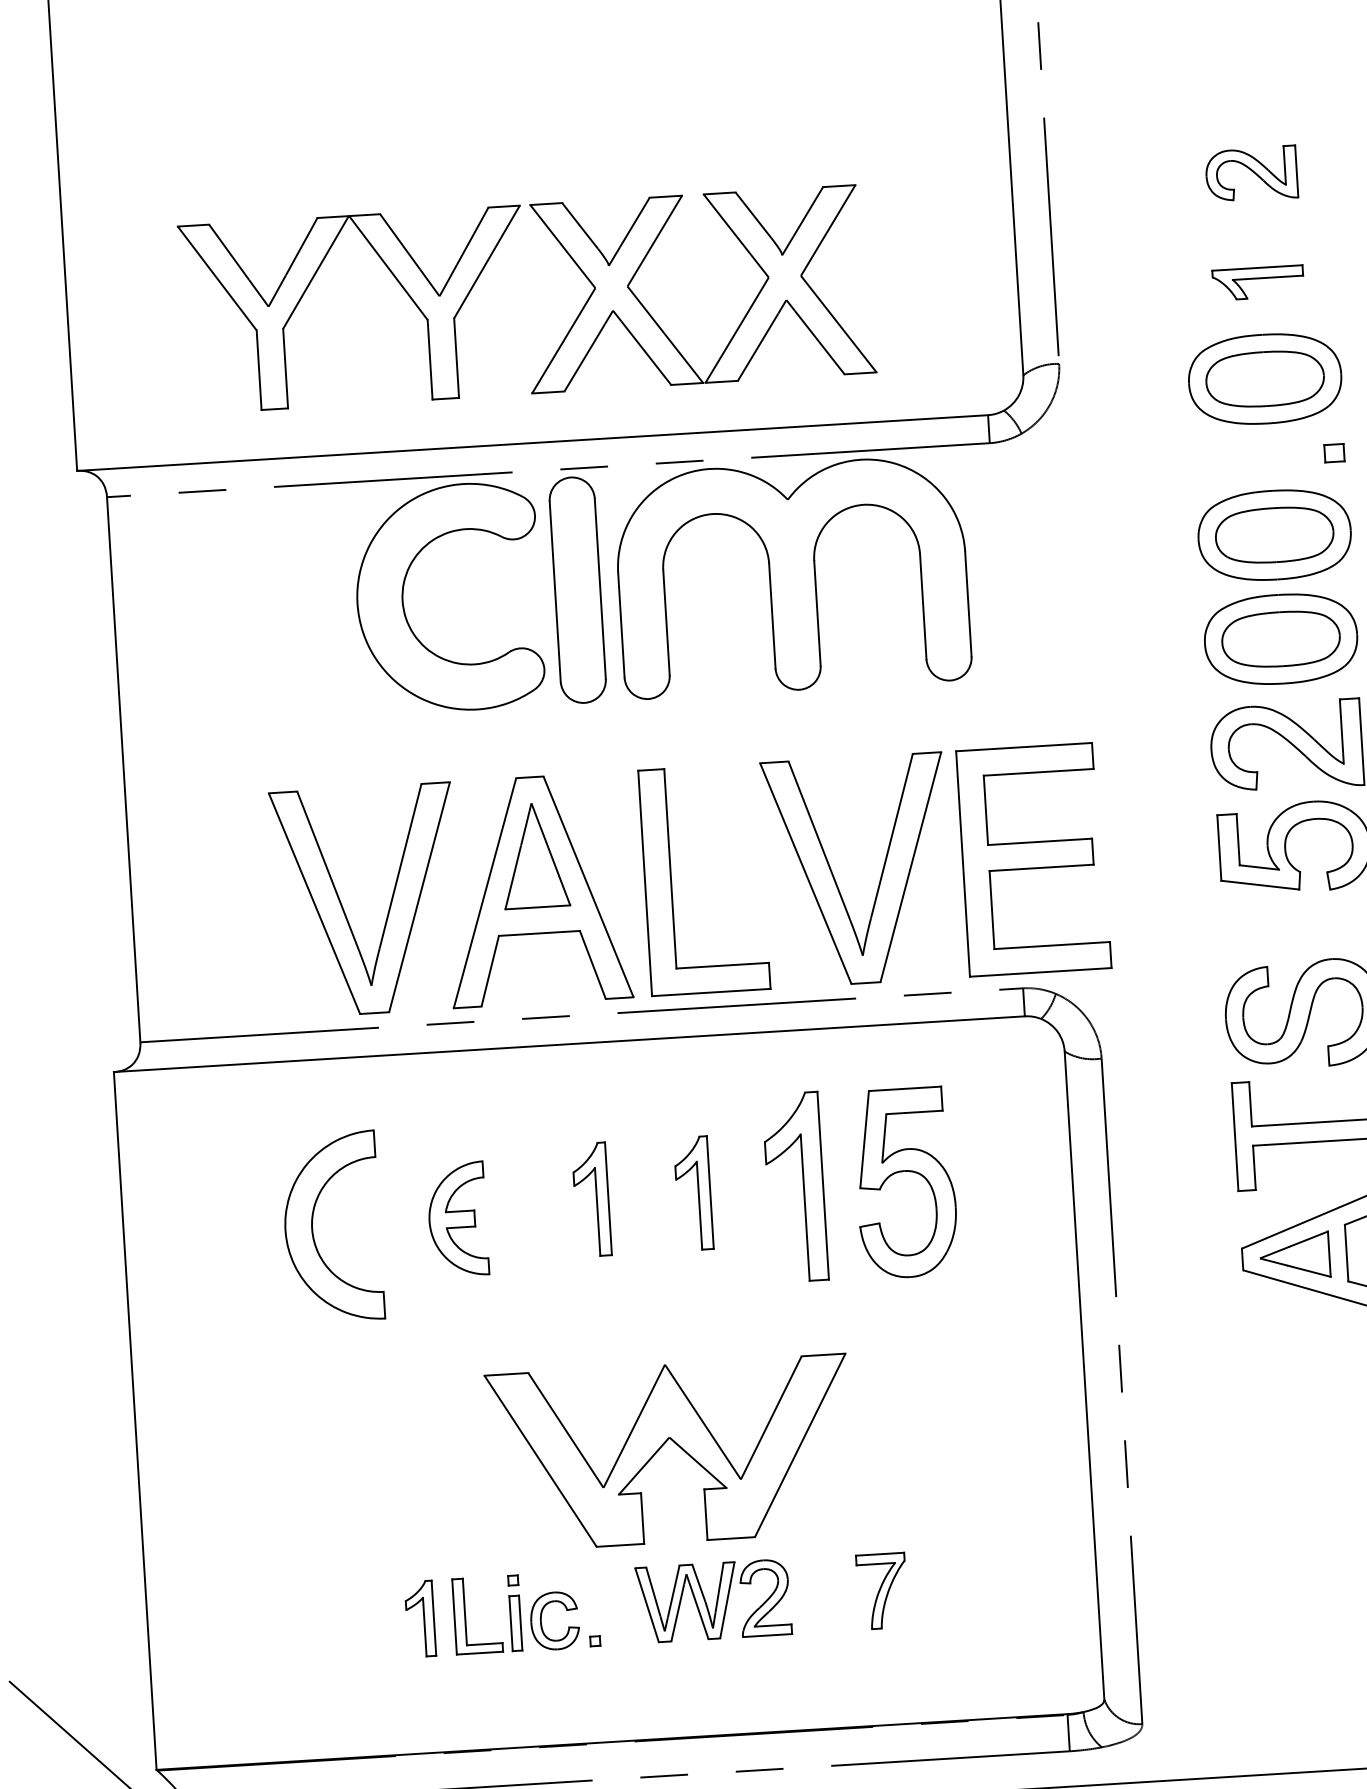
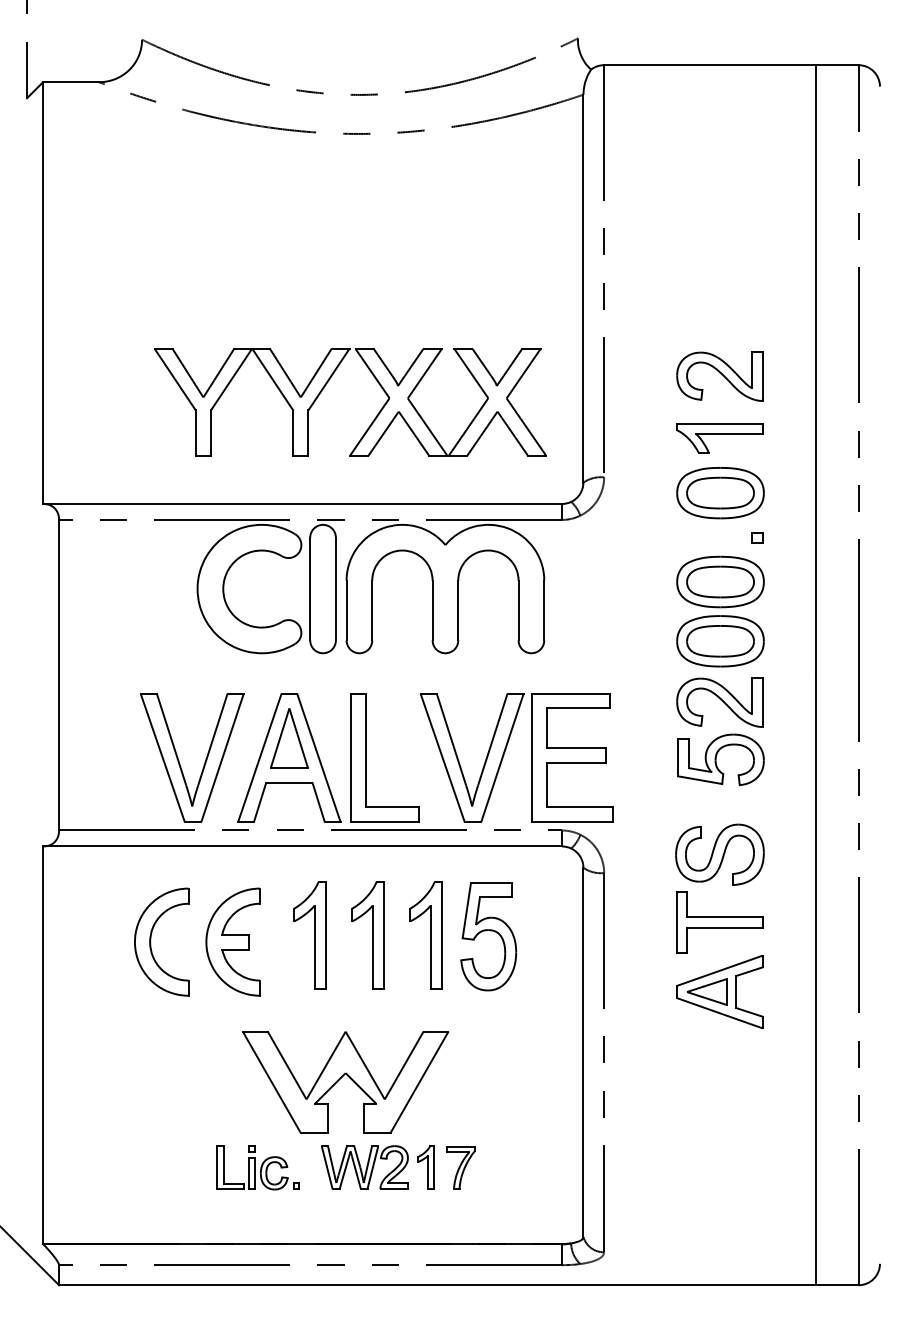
part: (1250, 174) -> (719, 376), size x1.67
part: (1257, 283) -> (719, 438), size x1.67
part: (569, 327) -> (373, 419), moved
part: (692, 1193) -> (367, 935), size x1.67
part: (591, 1199) -> (309, 935), size x1.67
part: (456, 1218) -> (232, 941), size x1.67
part: (419, 1619) -> (425, 1167), moved

